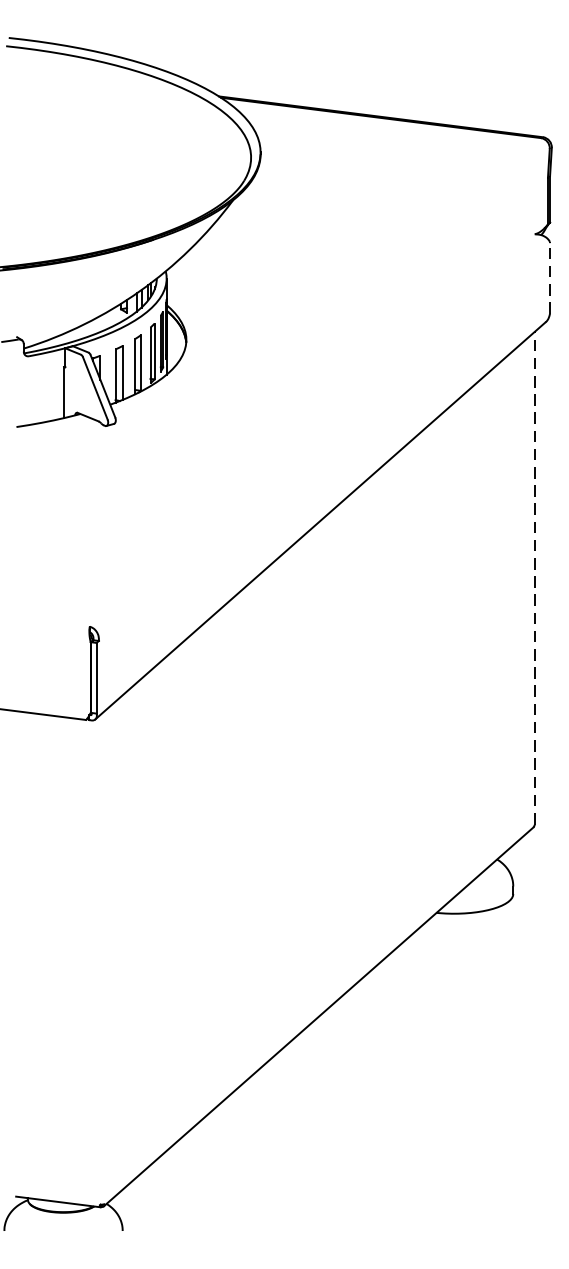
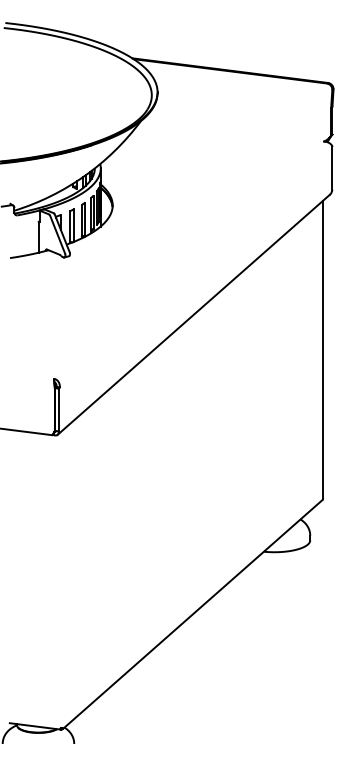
line: (550, 277) -> (332, 167), dashed -> solid
line: (535, 578) -> (323, 349), dashed -> solid

